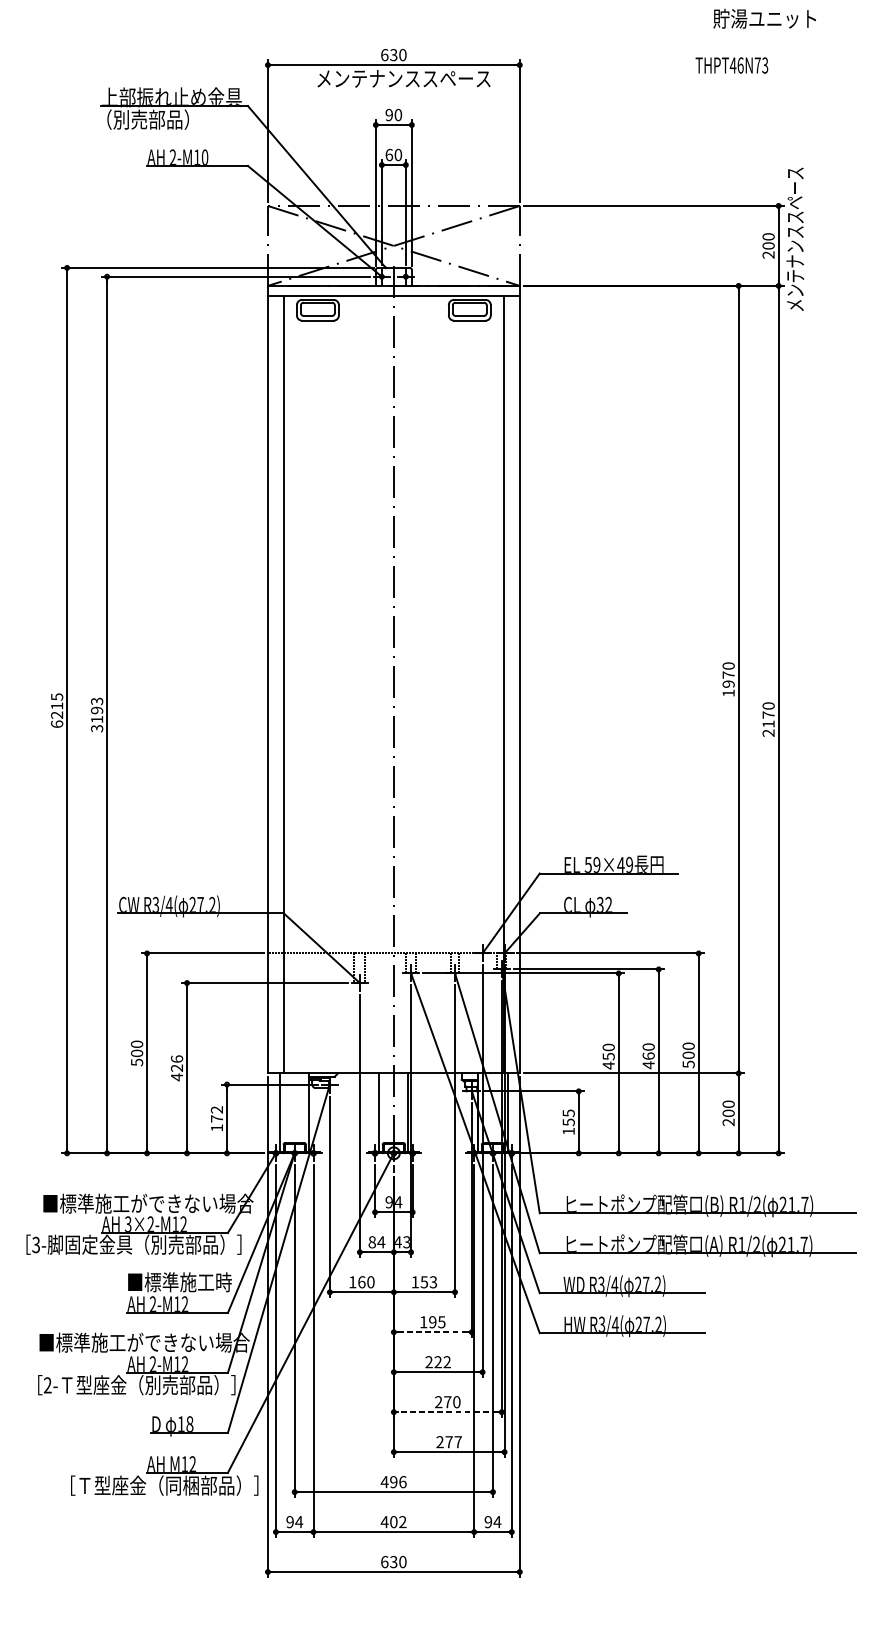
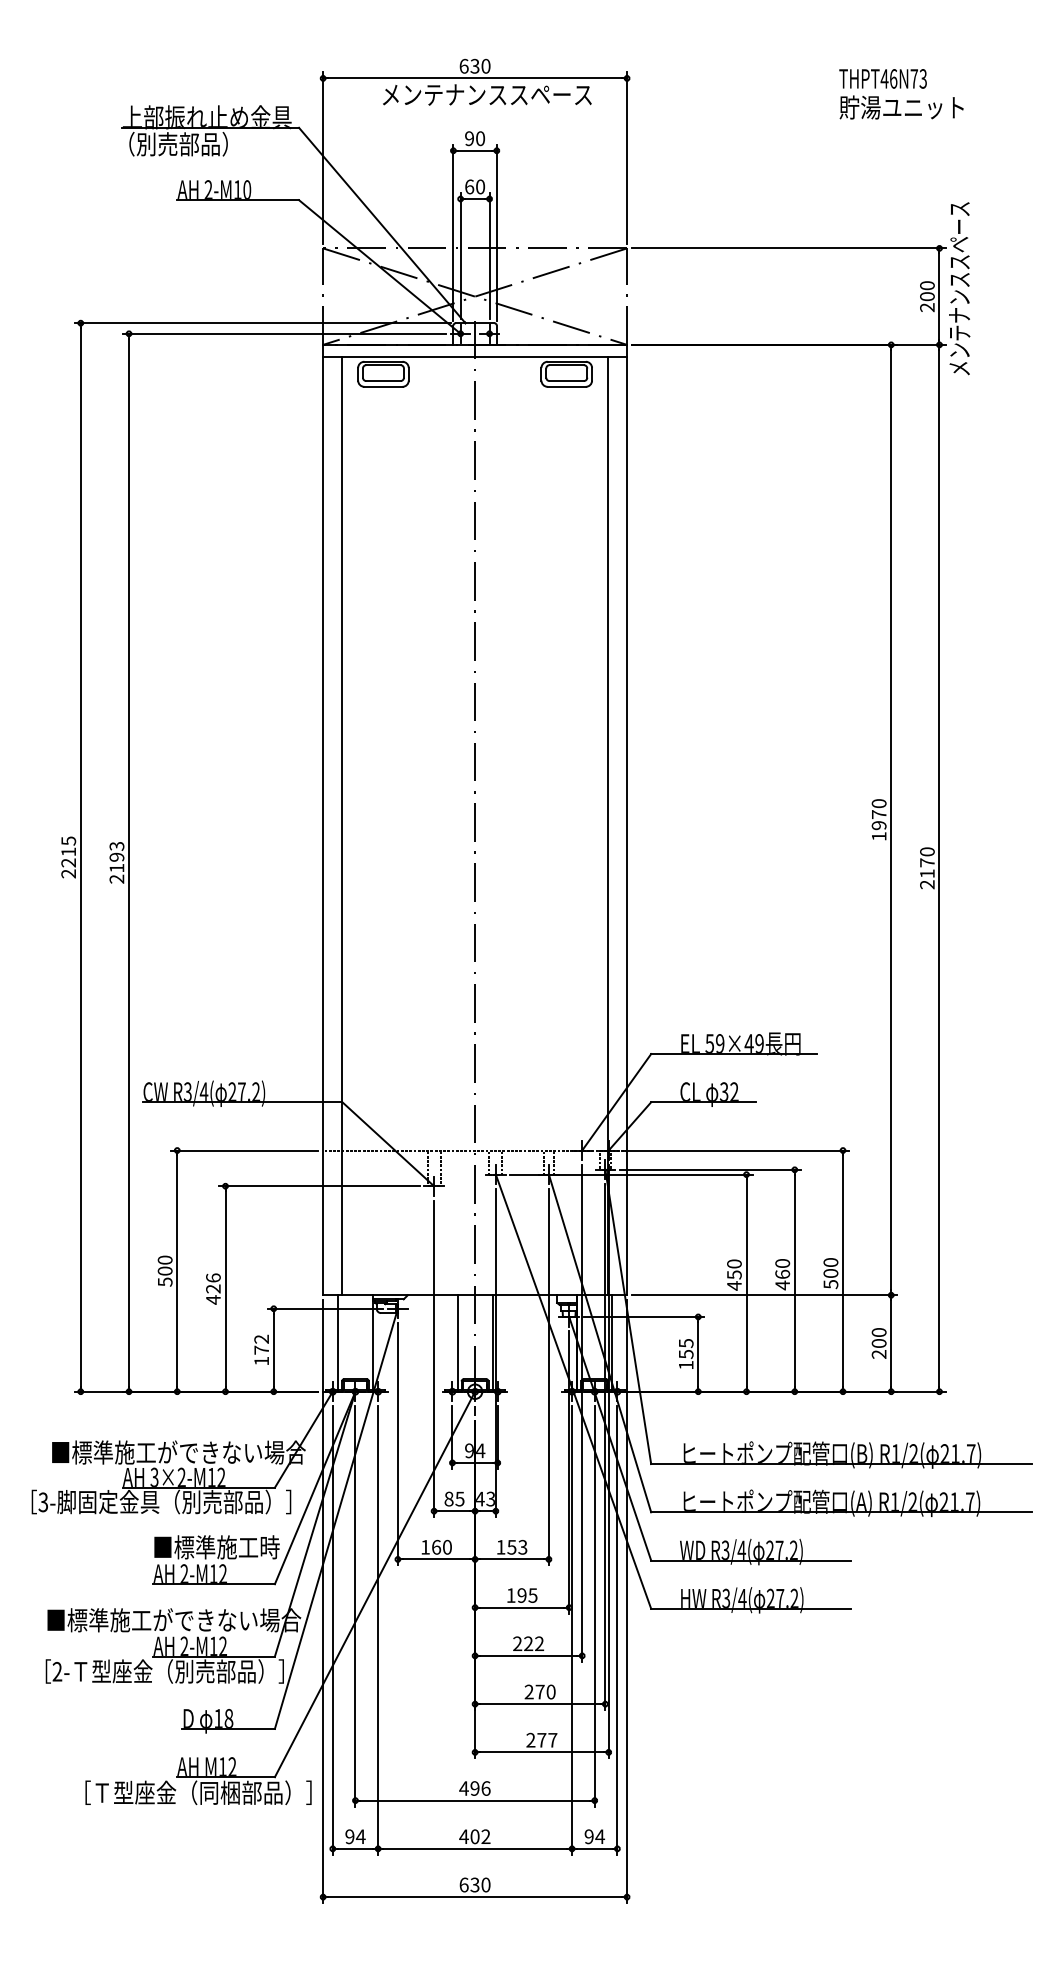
text: (764, 18) -> (901, 107), moved
text: (56, 723) -> (68, 873), 6215 -> 2215
text: (97, 728) -> (117, 878), 3193 -> 2193
text: (380, 1241) -> (459, 1498), 84 -> 85
line: (433, 1332) -> (522, 1607), dashed -> solid
line: (447, 1412) -> (539, 1704), dashed -> solid

